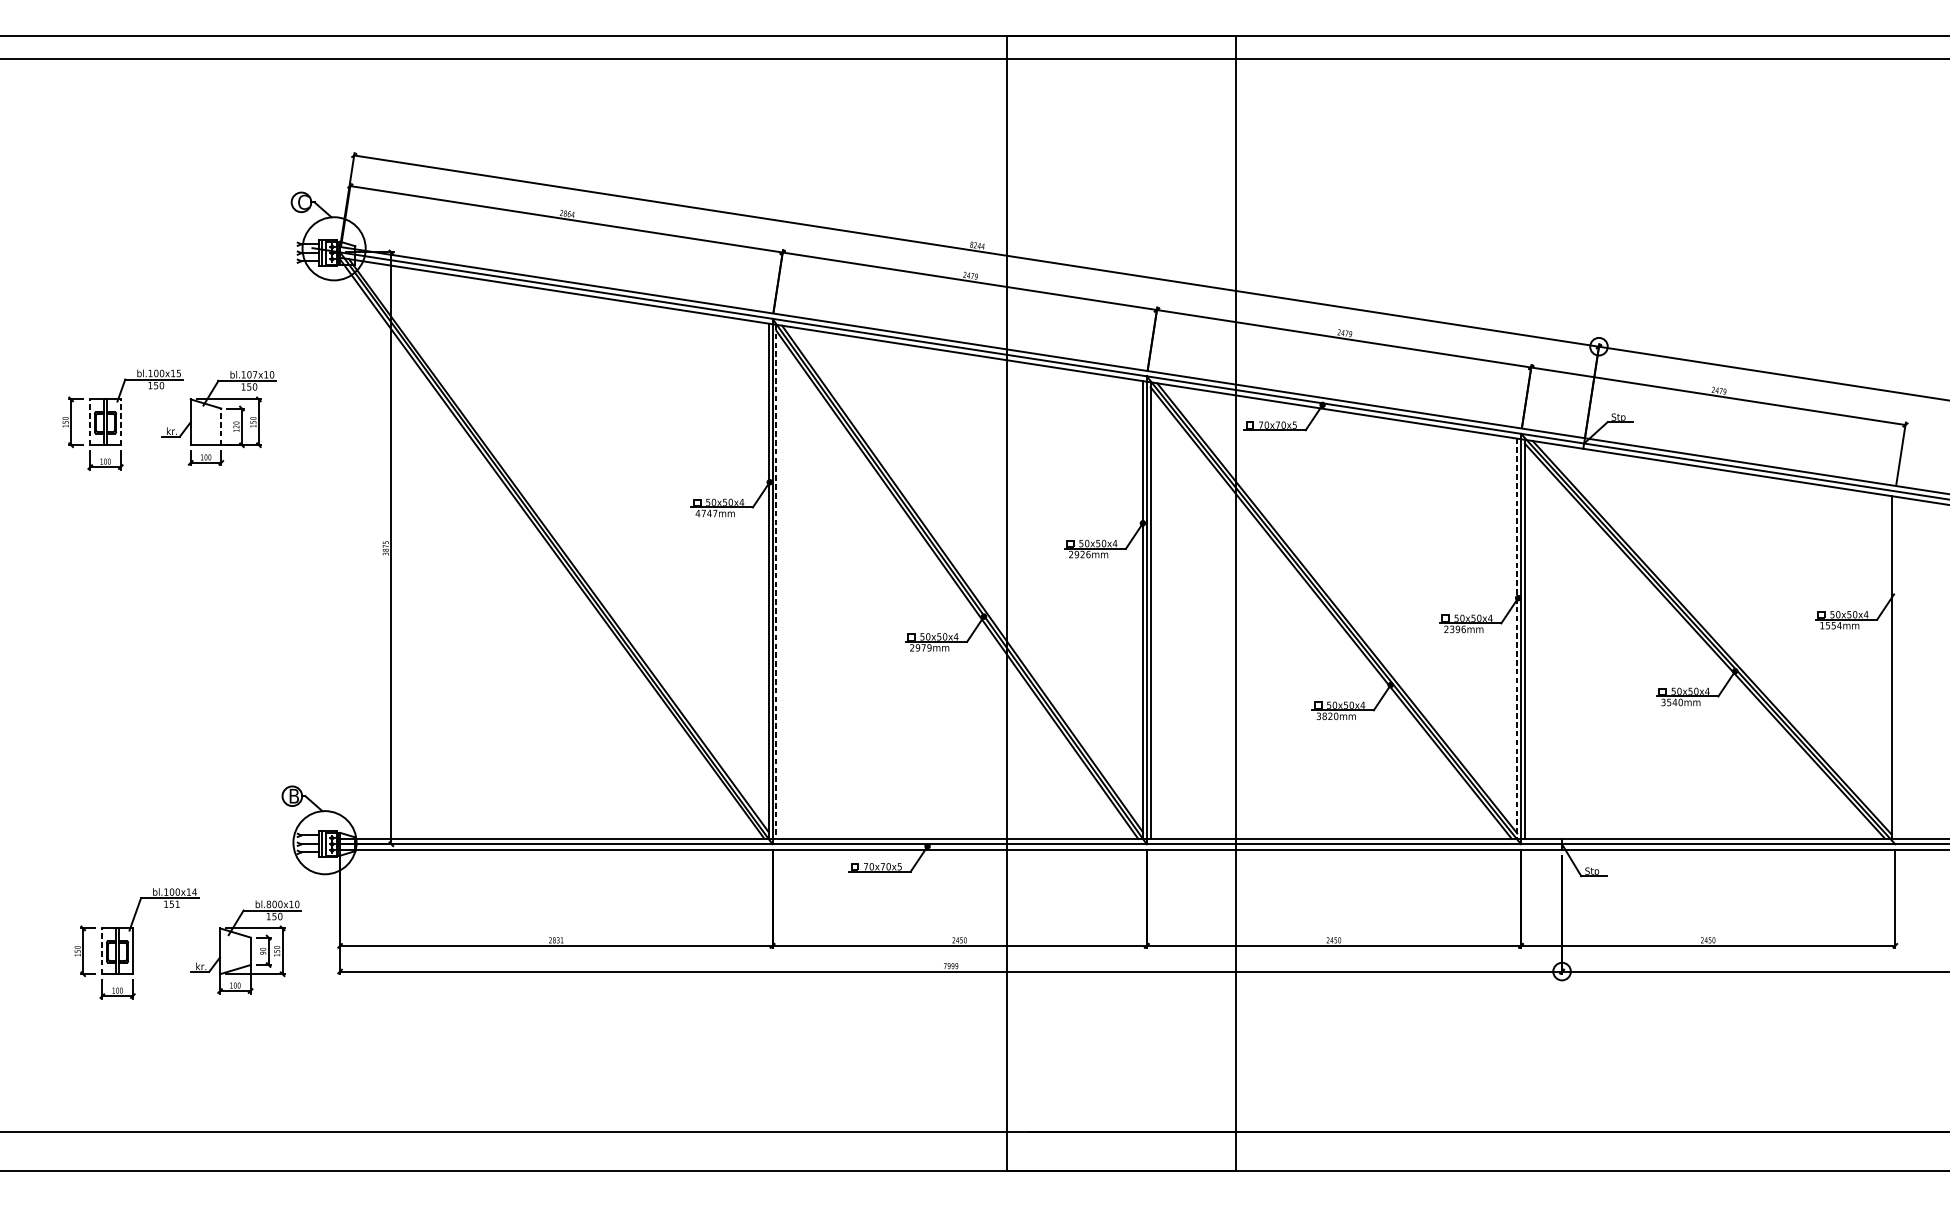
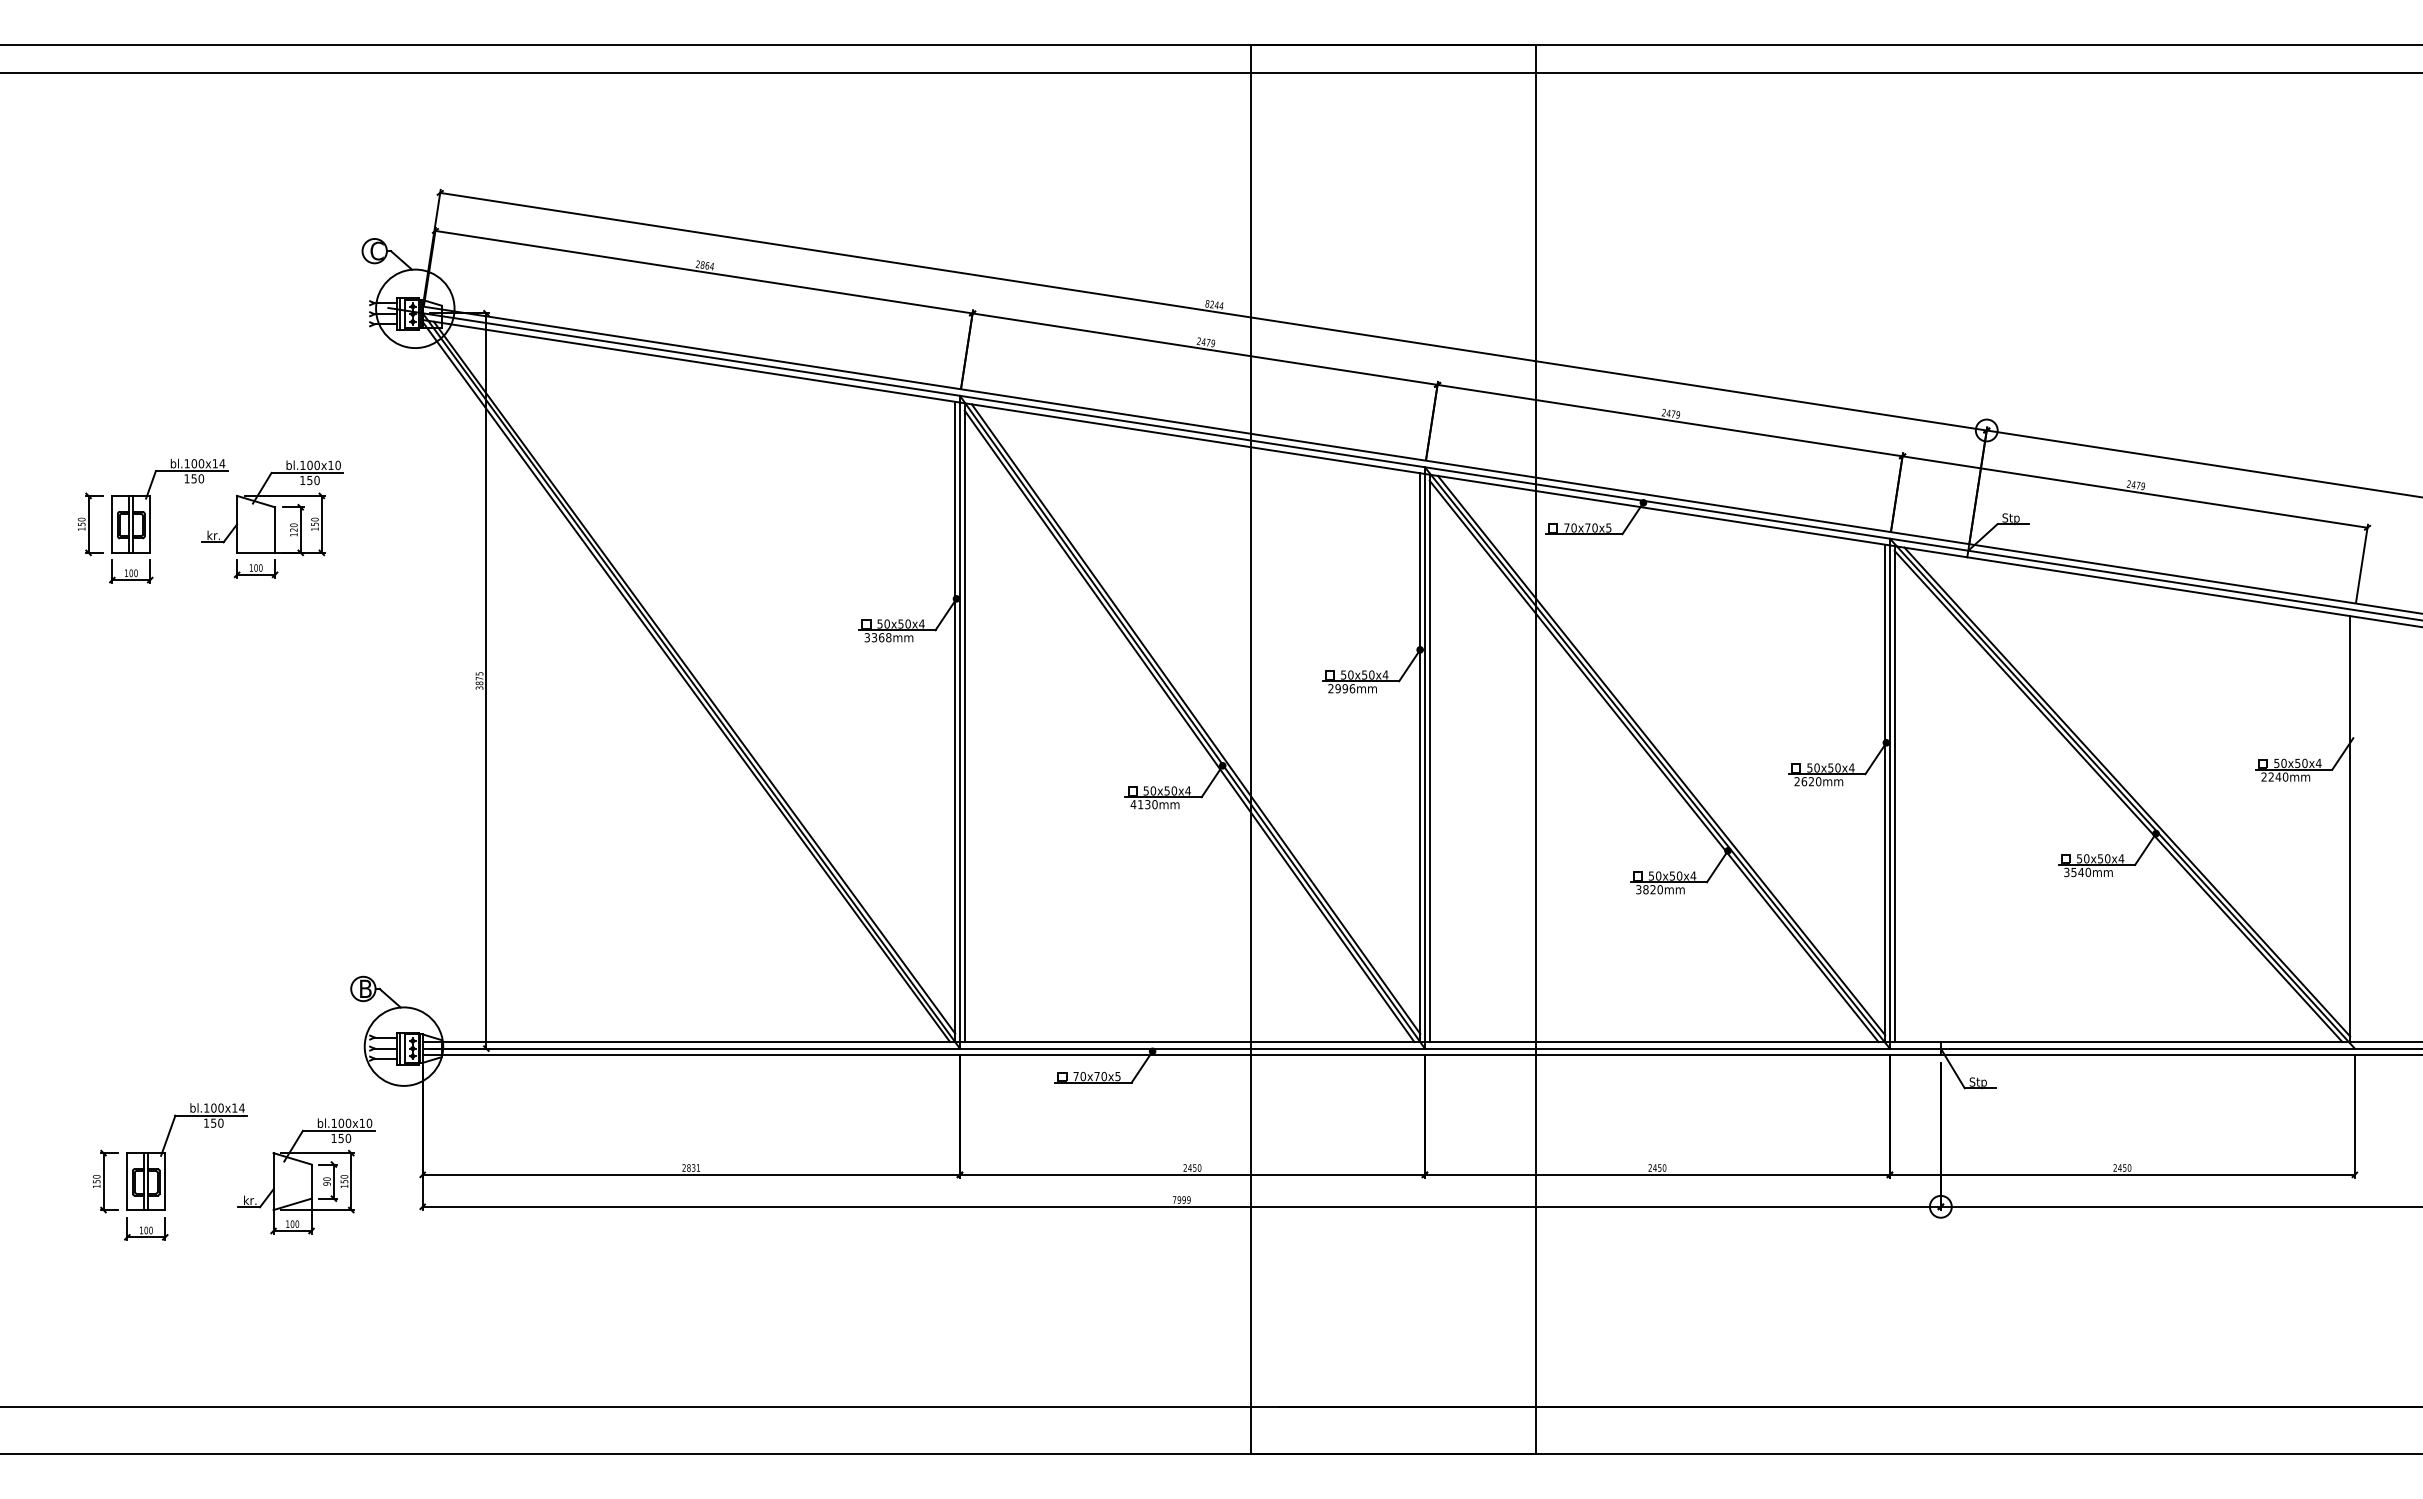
text: (178, 373) -> (222, 463), bl.100x15 -> bl.100x14
text: (254, 374) -> (316, 465), bl.107x10 -> bl.100x10
line: (90, 421) -> (112, 523), dashed -> solid
line: (121, 421) -> (150, 523), dashed -> solid
line: (221, 427) -> (275, 530), dashed -> solid
text: (706, 513) -> (877, 637), 4747mm -> 3368mm
text: (1082, 554) -> (1345, 688), 2926mm -> 2996mm
line: (776, 582) -> (964, 723), dashed -> solid
text: (1830, 625) -> (2274, 776), 1554mm -> 2240mm
text: (1457, 629) -> (1811, 781), 2396mm -> 2620mm
line: (1517, 638) -> (1885, 793), dashed -> solid
text: (920, 647) -> (1143, 804), 2979mm -> 4130mm
text: (177, 903) -> (220, 1122), 151 -> 150
text: (268, 903) -> (333, 1122), bl.800x10 -> bl.100x10
line: (102, 951) -> (127, 1181), dashed -> solid

